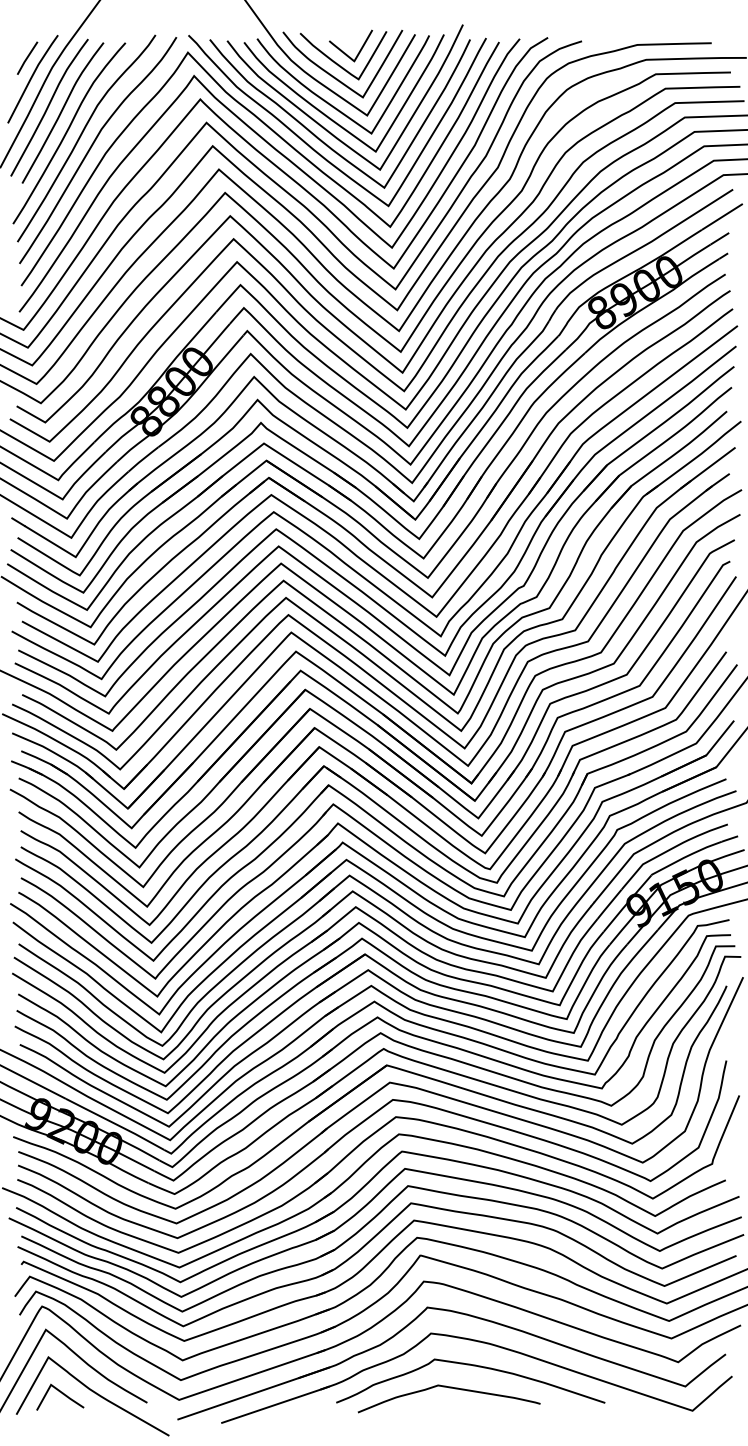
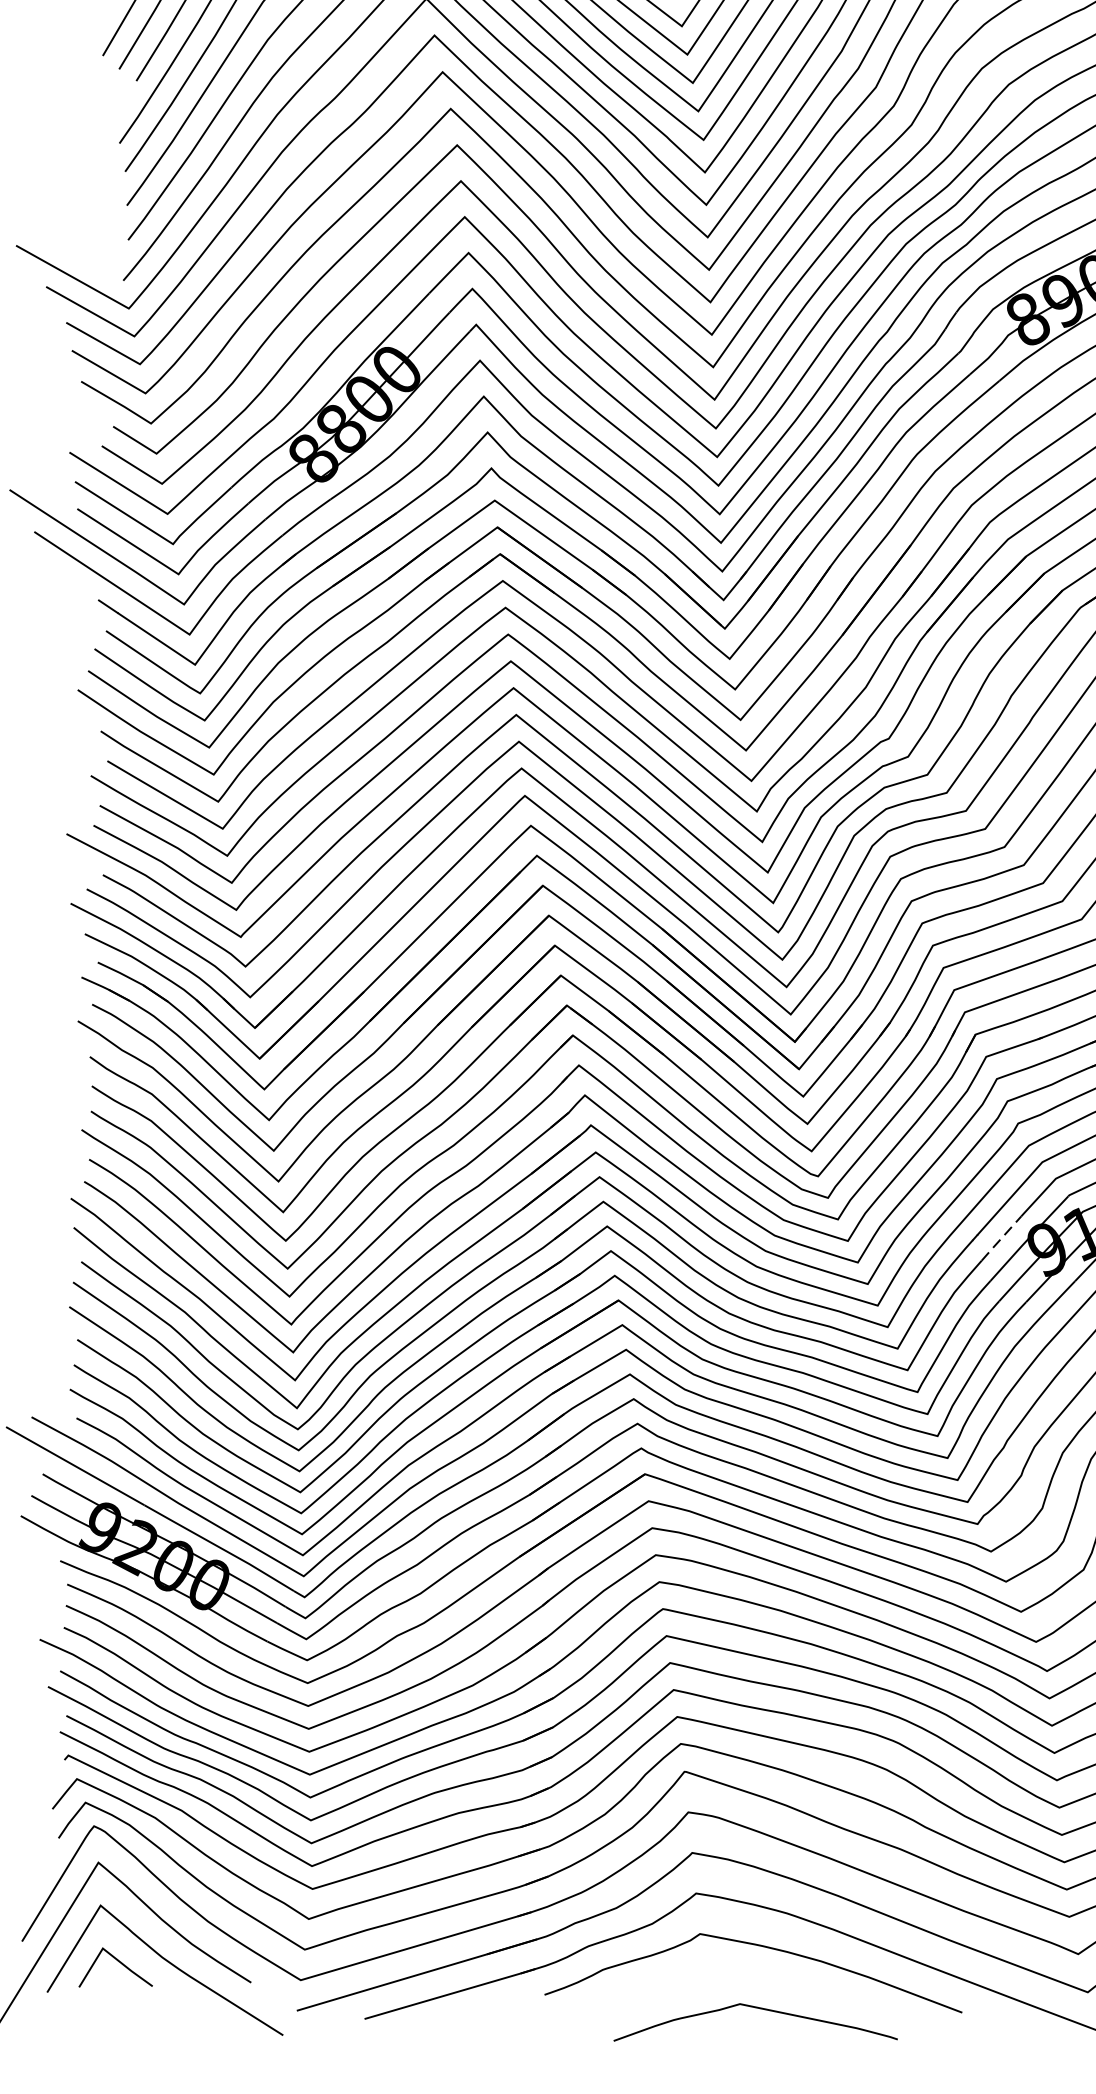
line: (609, 904) -> (1001, 1238), solid -> dashed
curve: (449, 1388) -> (757, 2009), moved

